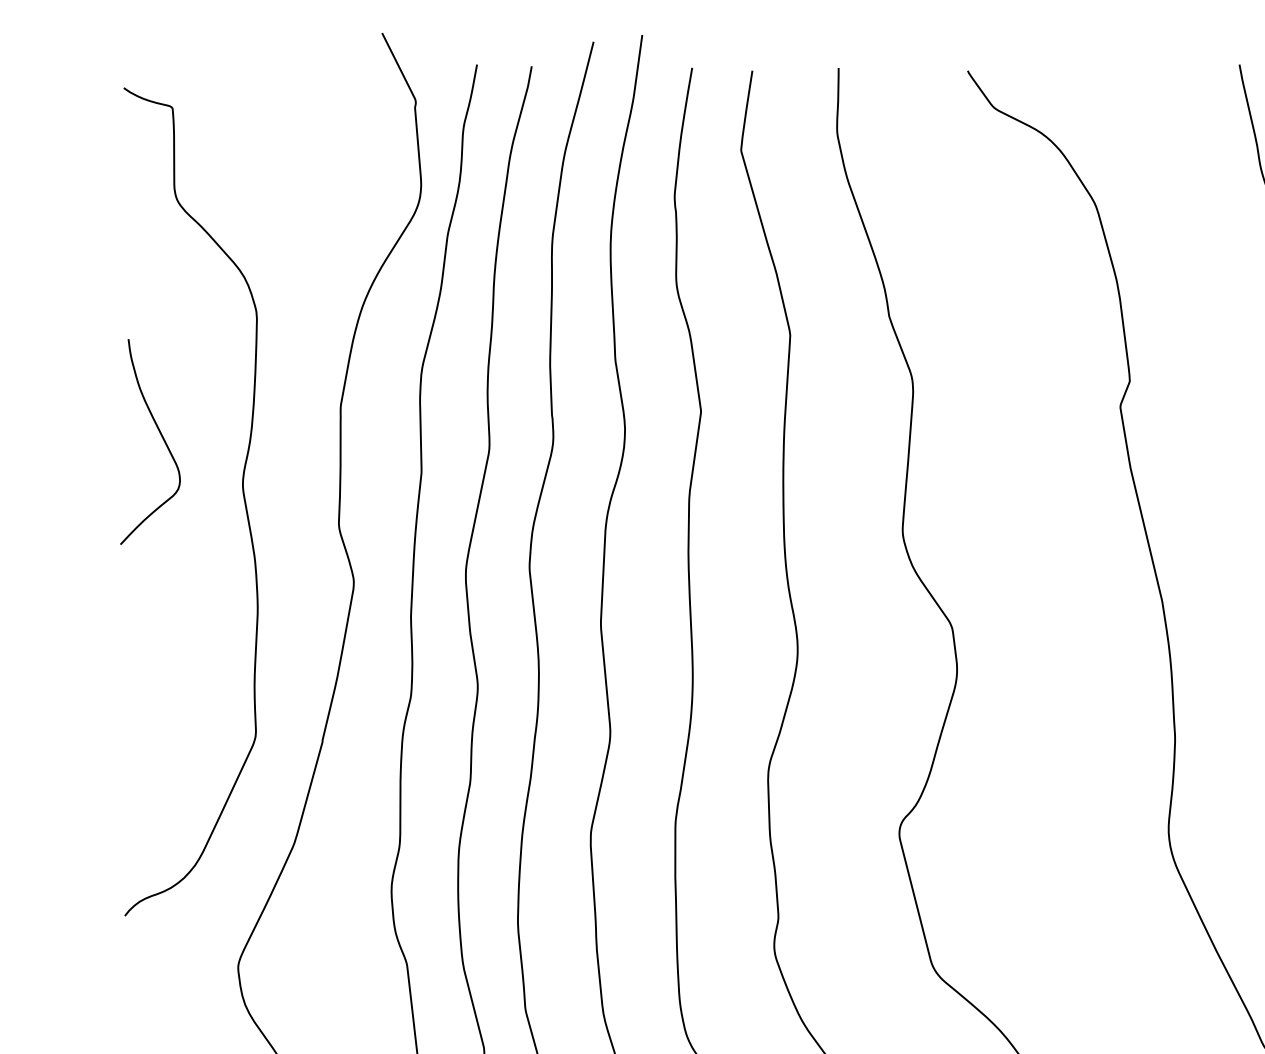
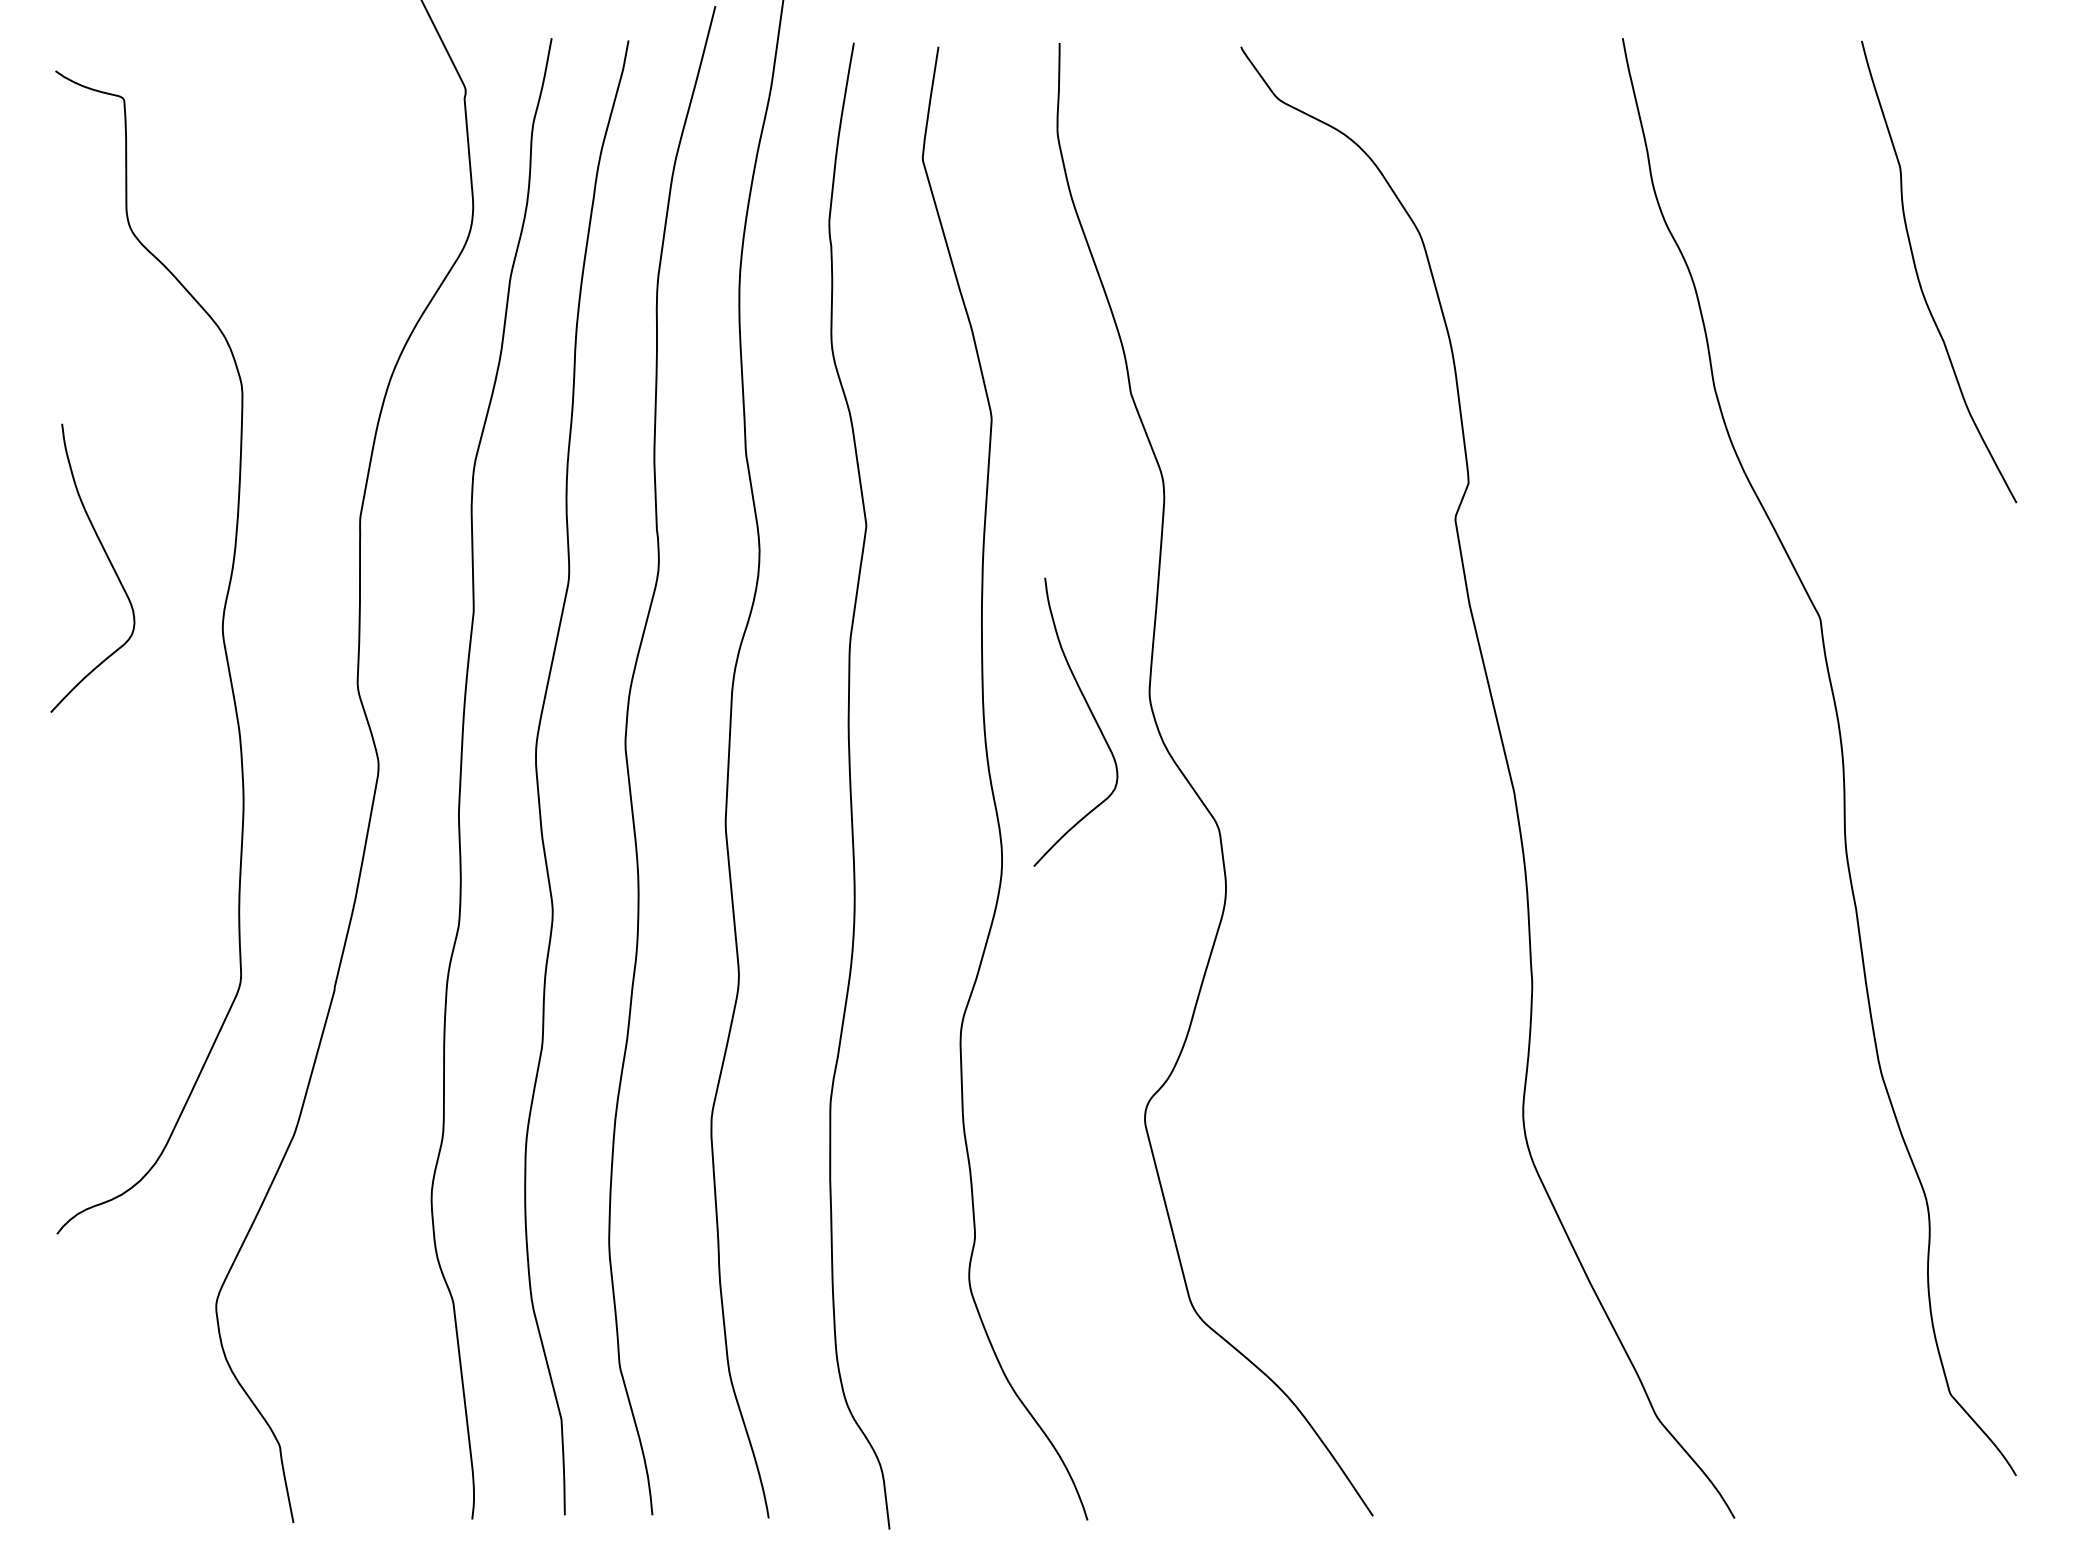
curve: (861, 546) -> (1091, 714), added

